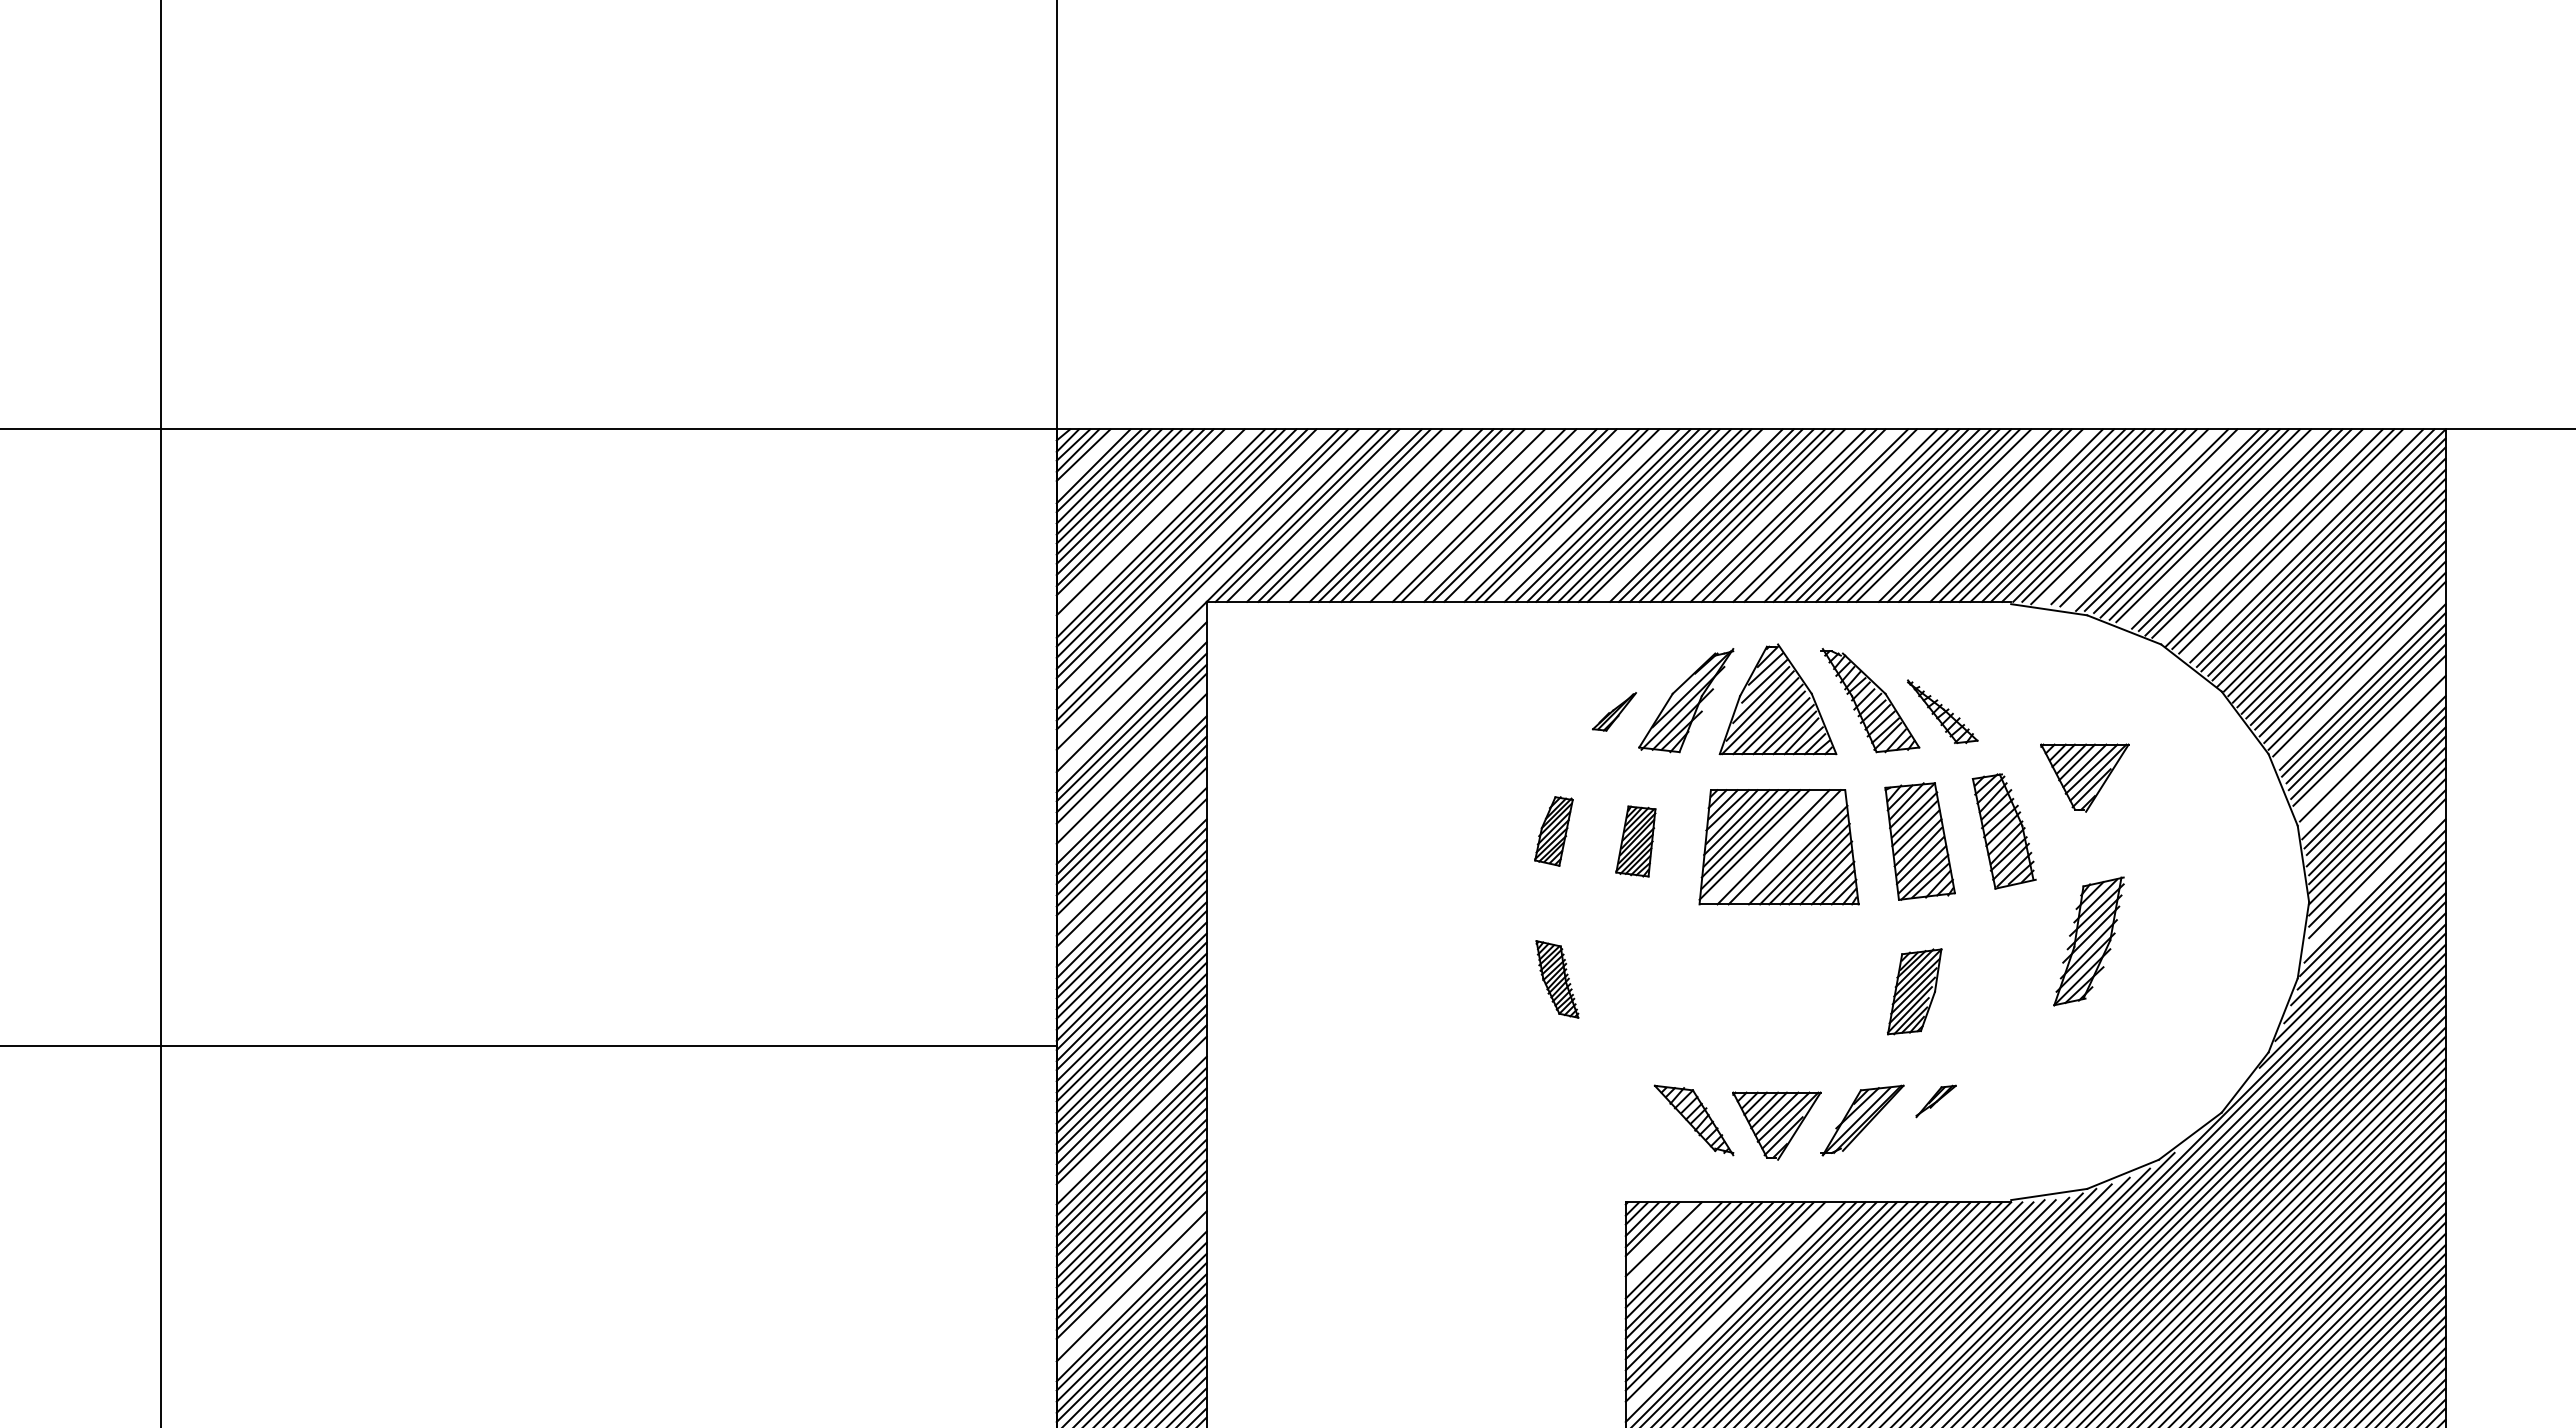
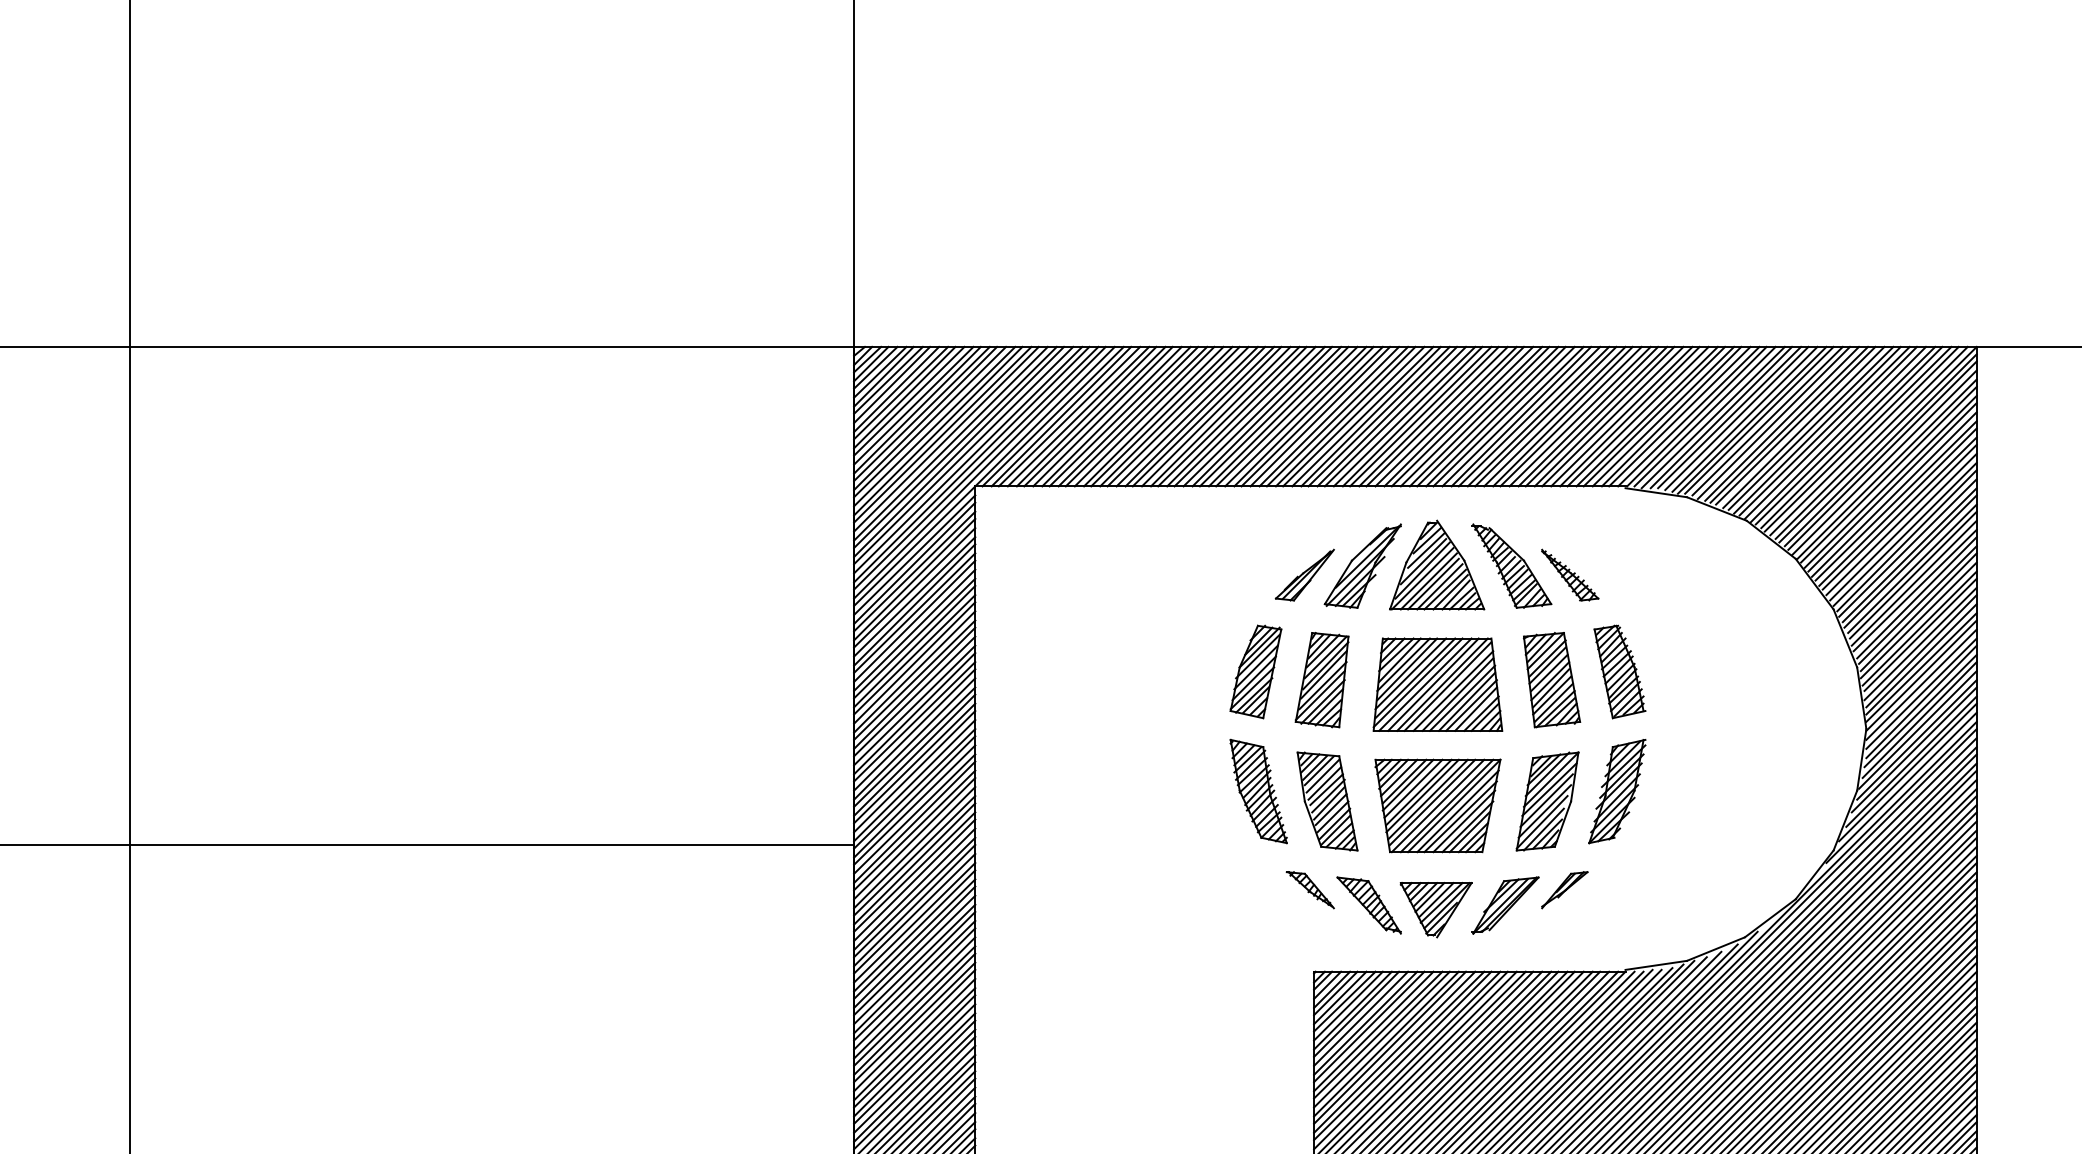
line: (1088, 460) -> (879, 372), added
line: (1322, 515) -> (1068, 416), added
line: (1364, 515) -> (1102, 416), added
line: (1385, 515) -> (1119, 416), added
line: (1447, 515) -> (1169, 416), added
line: (1468, 515) -> (1186, 416), added
line: (1498, 515) -> (1211, 416), added
line: (1540, 515) -> (1245, 416), added
line: (1581, 515) -> (1278, 416), added
line: (1685, 515) -> (1362, 416), added
line: (1767, 515) -> (1428, 416), added
line: (1809, 515) -> (1462, 416), added
line: (1840, 515) -> (1487, 416), added
line: (1954, 515) -> (1579, 416), added
line: (2006, 515) -> (1621, 416), added
line: (2129, 516) -> (1721, 417), added
line: (1144, 517) -> (925, 418), added
line: (2158, 518) -> (1744, 418), added
line: (2221, 526) -> (1795, 425), added
line: (1156, 527) -> (934, 426), added
line: (2264, 535) -> (1830, 432), added
line: (2298, 543) -> (1857, 439), added
line: (1191, 563) -> (962, 455), added
line: (1212, 584) -> (979, 472), added
line: (2360, 678) -> (1907, 548), added
line: (1131, 687) -> (914, 555), added
line: (1131, 707) -> (914, 571), added
part: (1614, 711) -> (1304, 574), size x1.67
line: (2371, 739) -> (1916, 597), added
line: (2373, 757) -> (1918, 612), added
line: (1131, 758) -> (914, 612), added
part: (2084, 777) -> (1684, 628), removed
line: (1131, 780) -> (914, 630), added
part: (1553, 831) -> (1255, 671), size x1.67
part: (1635, 841) -> (1321, 680), size x1.67
line: (1763, 847) -> (1425, 684), added
line: (1791, 849) -> (1447, 686), added
line: (1131, 851) -> (914, 688), added
line: (2375, 879) -> (1920, 710), added
line: (1131, 883) -> (914, 714), added
part: (2088, 941) -> (1616, 791), moved
part: (1557, 979) -> (1258, 791), size x1.67
part: (1642, 991) -> (1327, 801), added
part: (1914, 991) -> (1547, 801), size x1.43
part: (1778, 997) -> (1437, 806), added
part: (1621, 1101) -> (1310, 890), added
part: (1936, 1101) -> (1565, 890), size x1.43
line: (1131, 1120) -> (914, 905), added
line: (1657, 1234) -> (1339, 997), added
line: (1667, 1244) -> (1347, 1005), added
line: (1131, 1275) -> (914, 1030), added
line: (1131, 1296) -> (914, 1047), added
line: (1730, 1306) -> (1398, 1055), added

